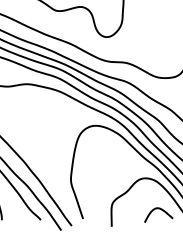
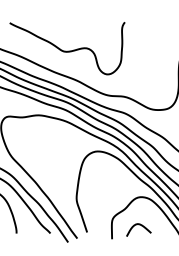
curve: (158, 209) -> (138, 225), moved

